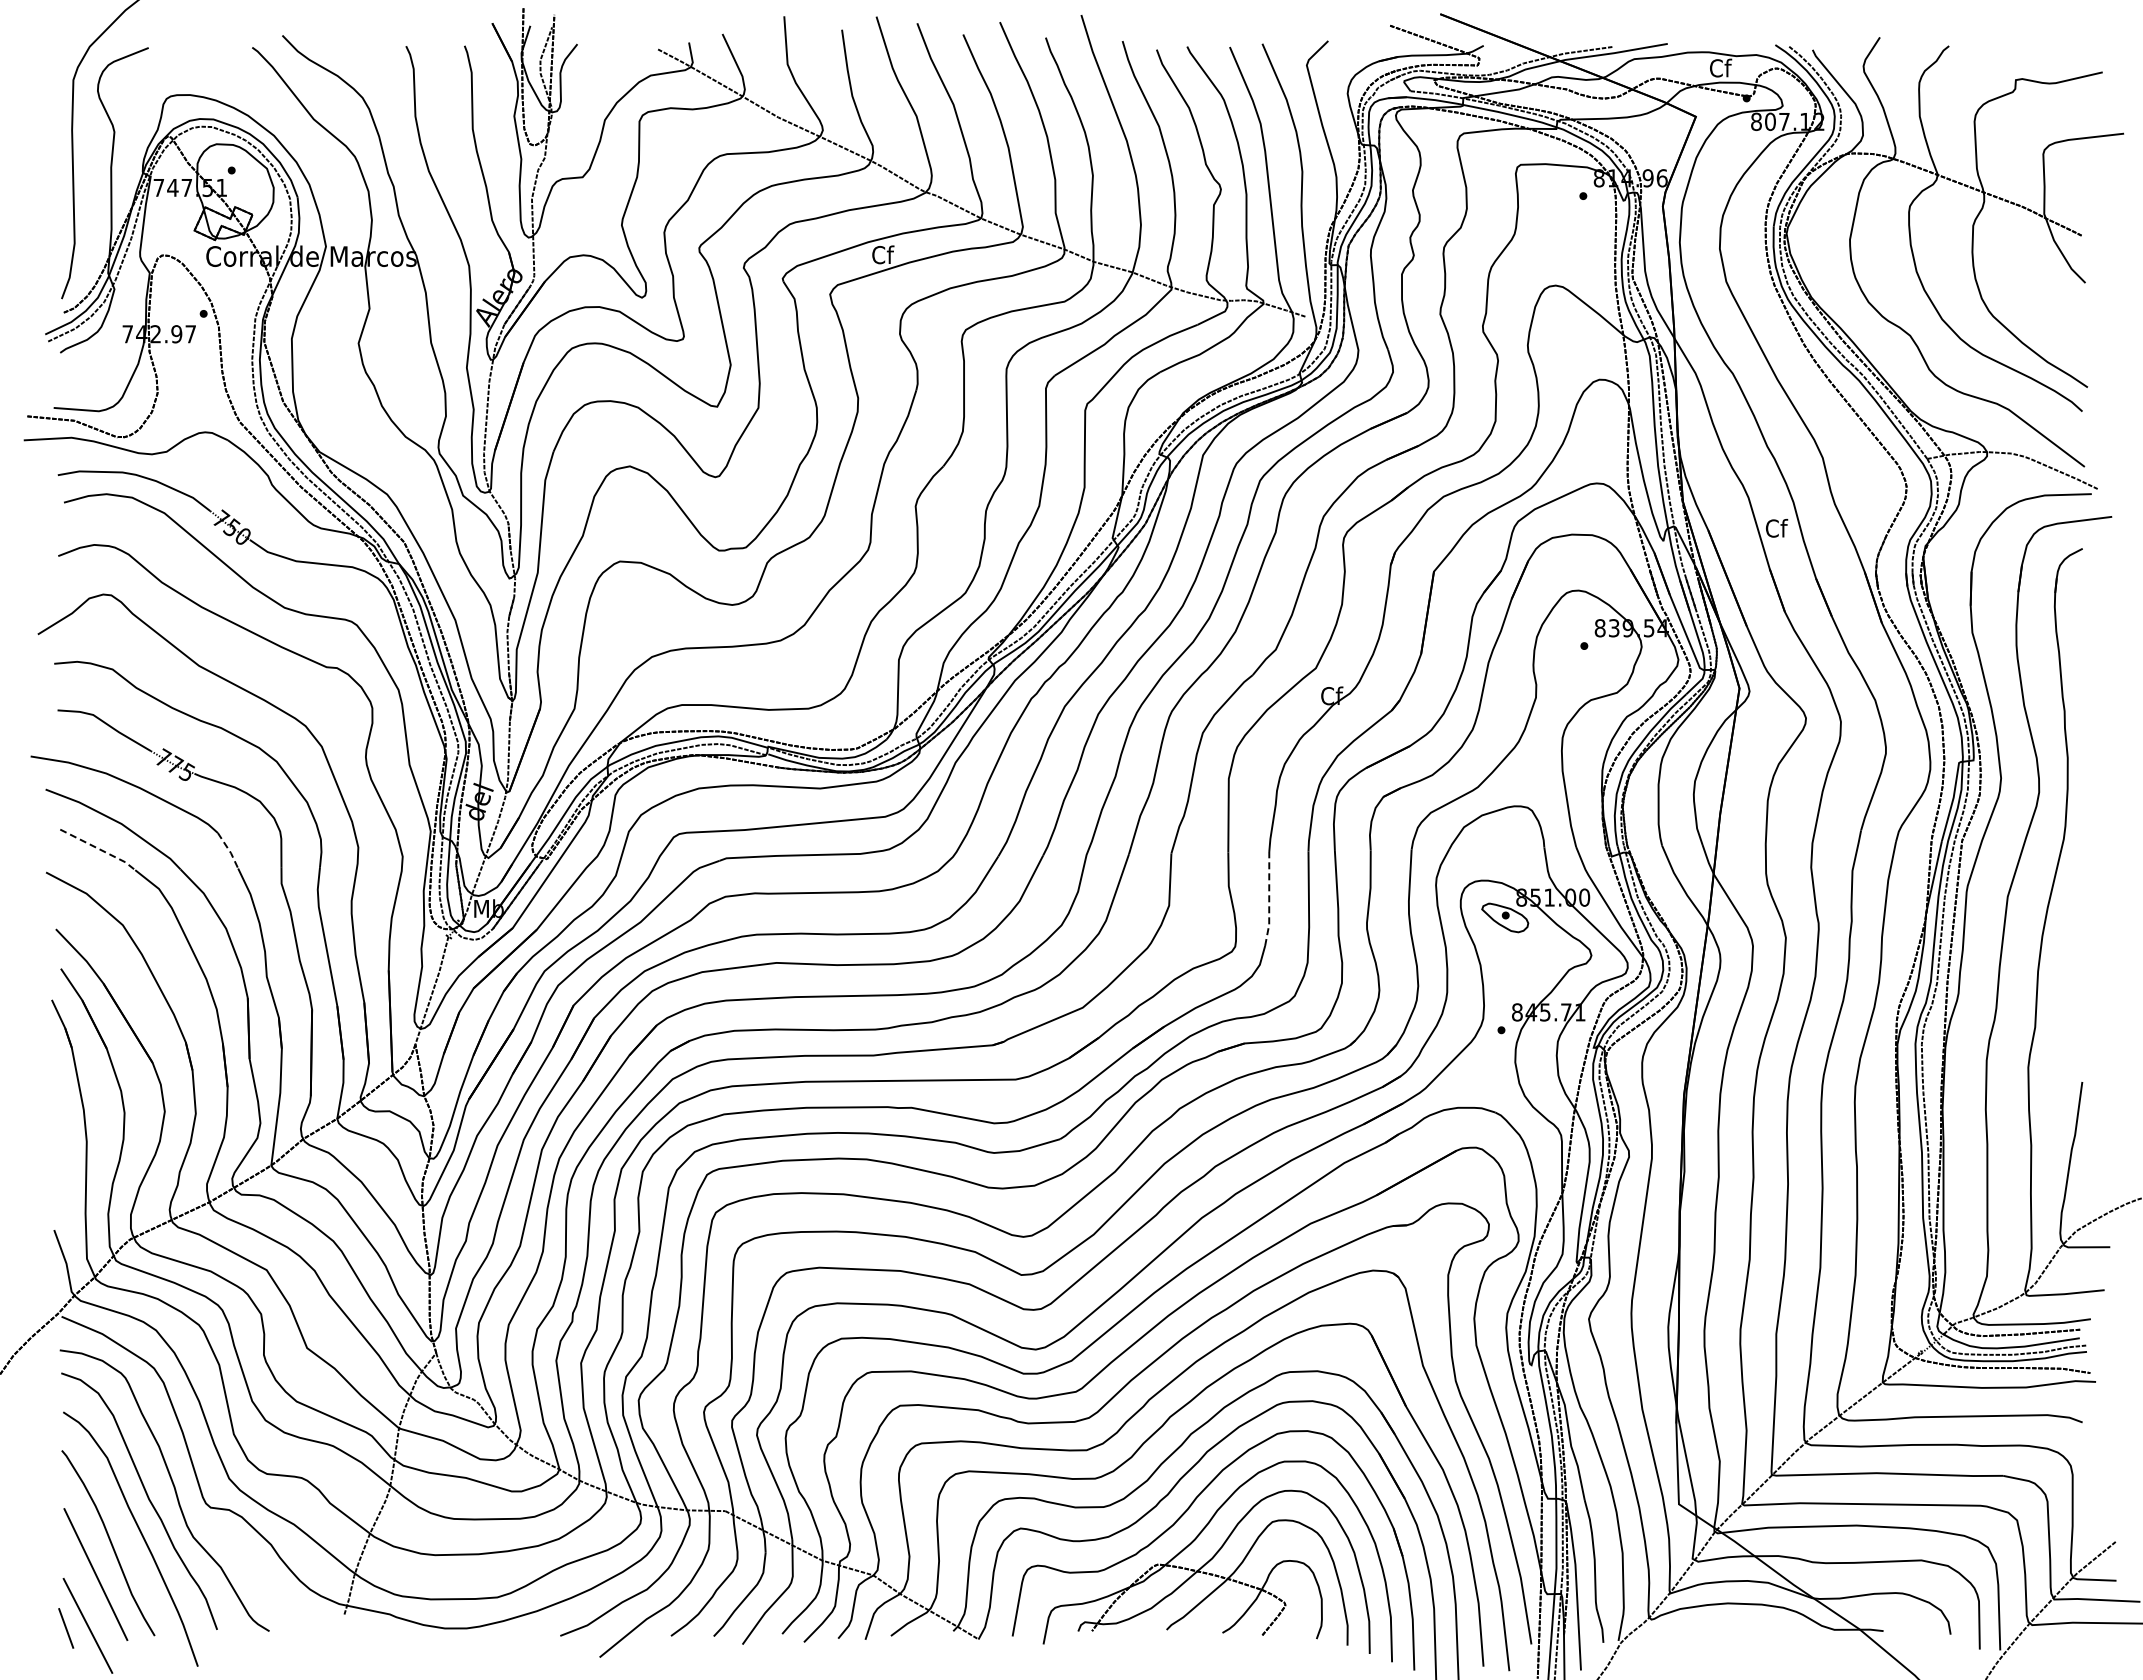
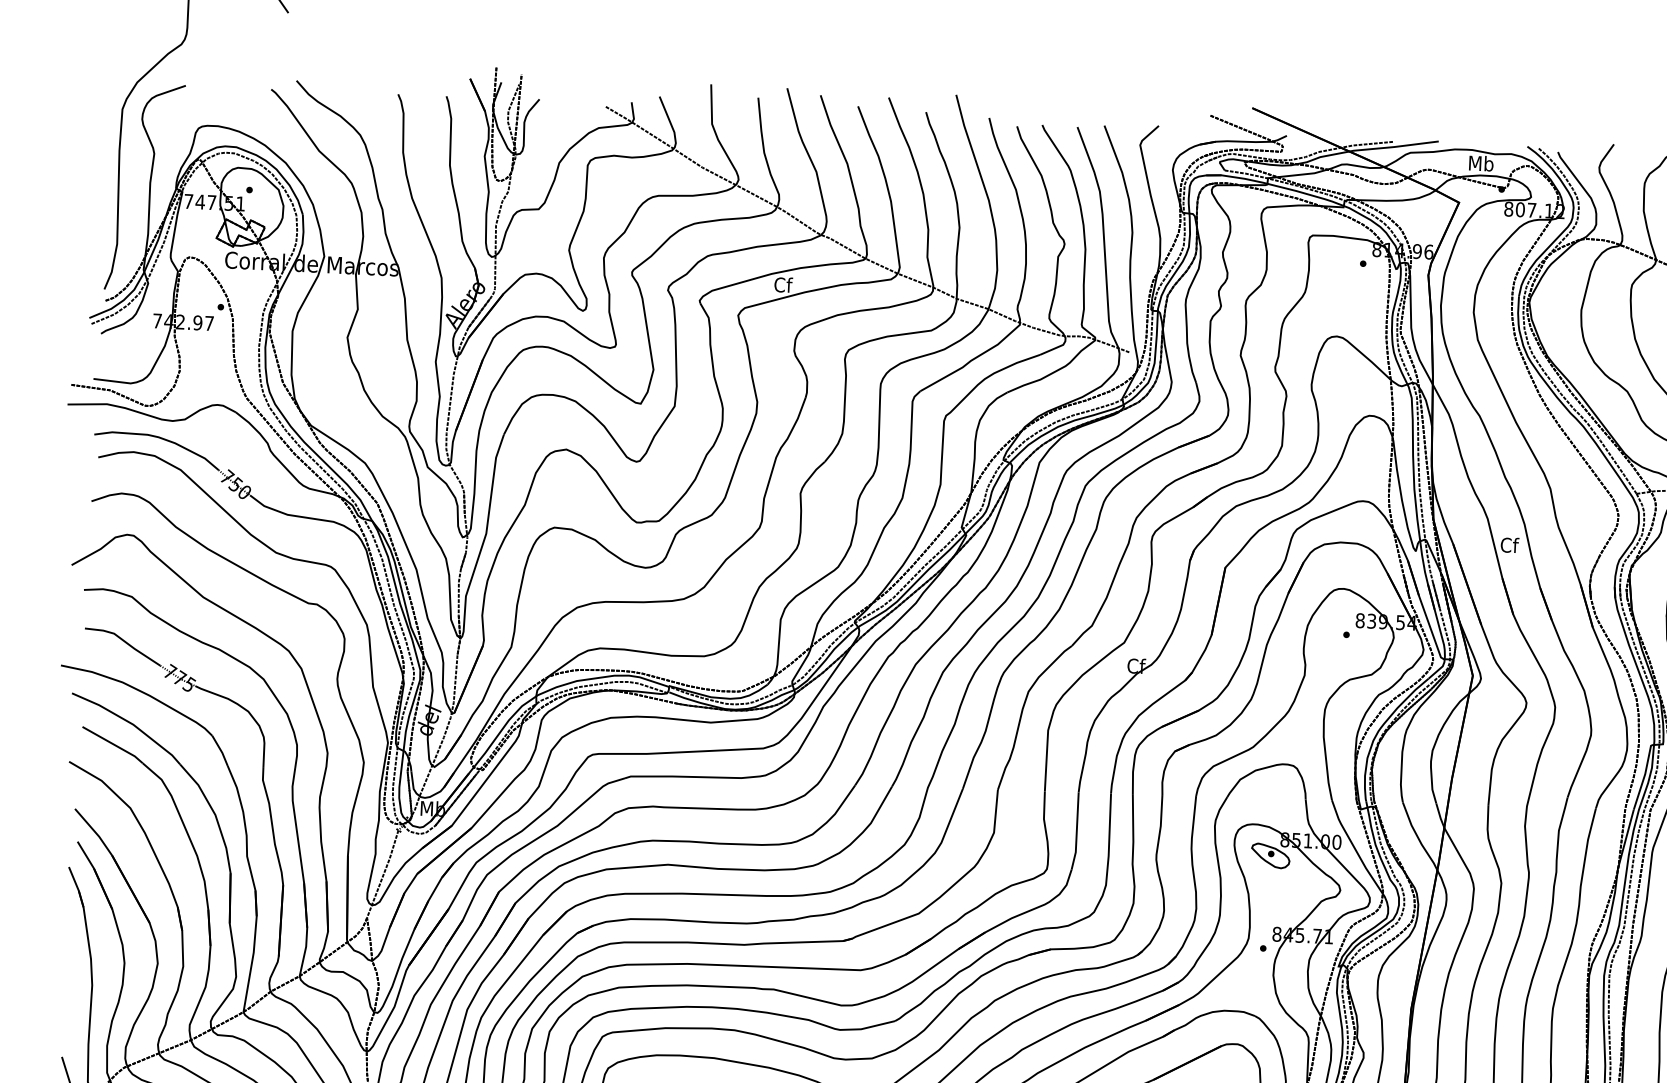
text: (1720, 67) -> (1481, 162), Cf -> Mb
line: (99, 849) -> (114, 744), dashed -> solid
line: (229, 850) -> (221, 750), dashed -> solid
line: (1269, 899) -> (1077, 831), dashed -> solid

